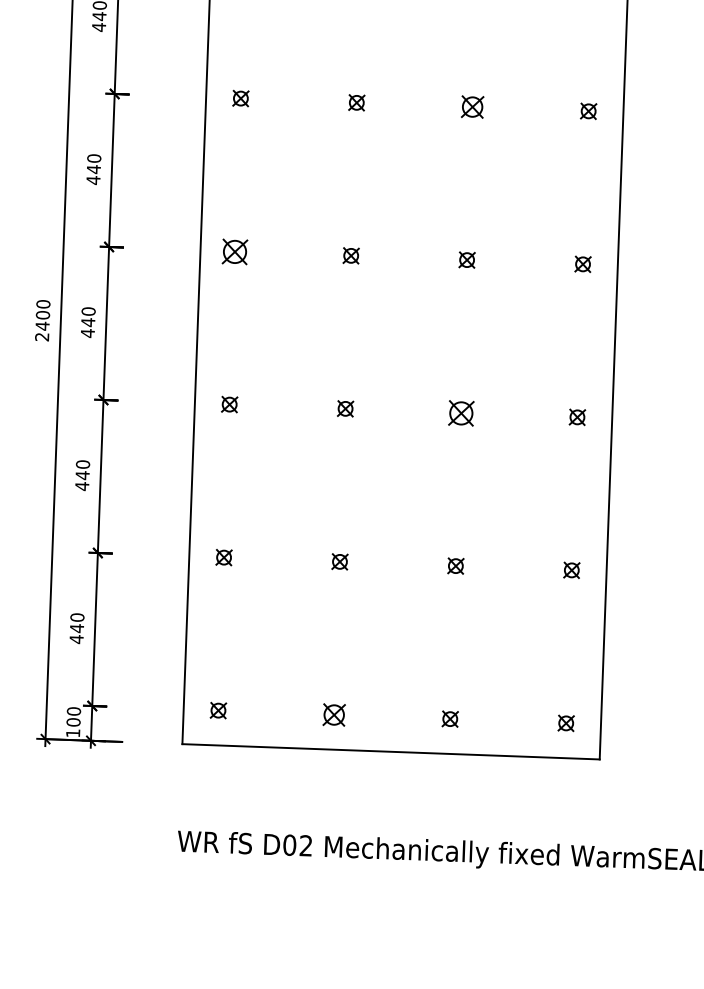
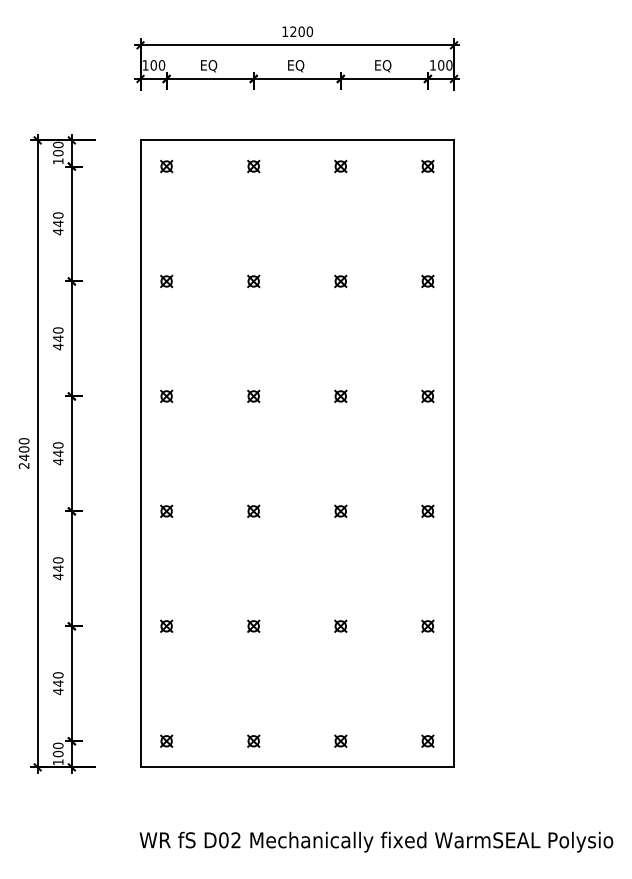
part: (472, 107) -> (340, 281), size x0.71
part: (235, 250) -> (166, 395), size x0.62
part: (461, 411) -> (340, 510), size x0.62
part: (334, 713) -> (253, 740), size x0.71

